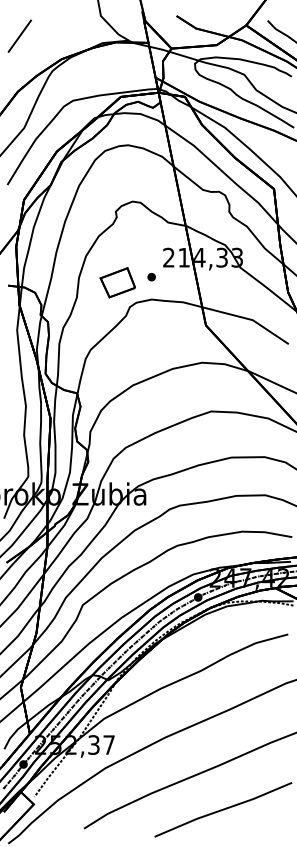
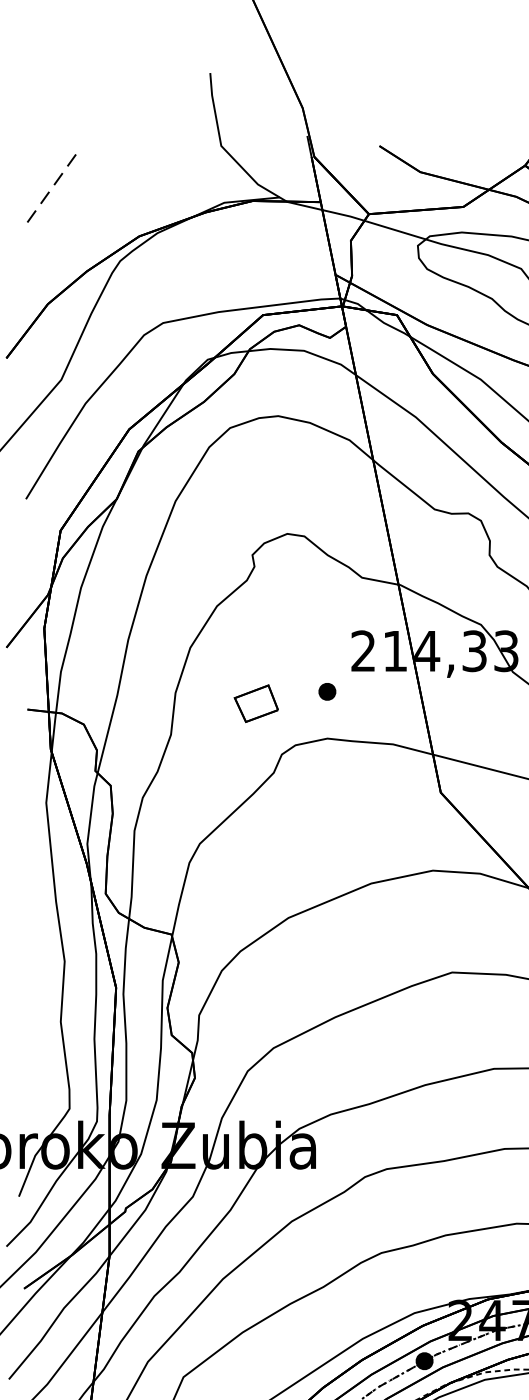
line: (20, 35) -> (53, 186), solid -> dashed
part: (117, 282) -> (255, 702), size x0.6

